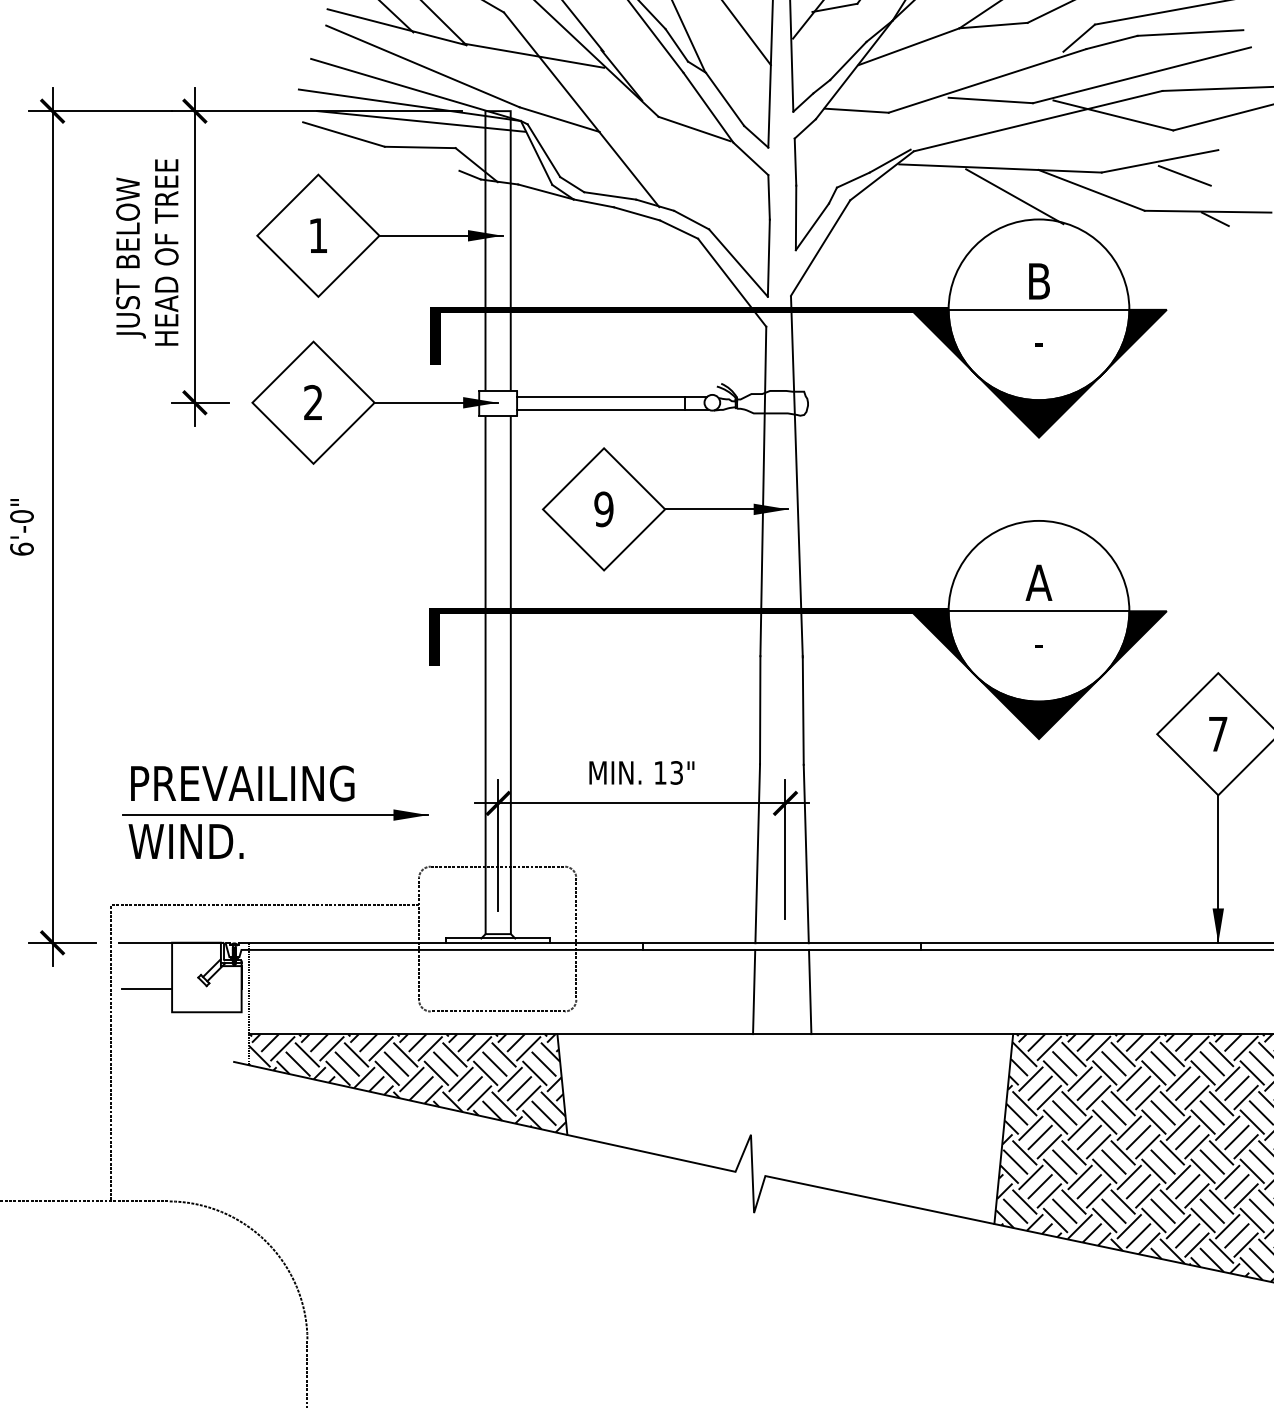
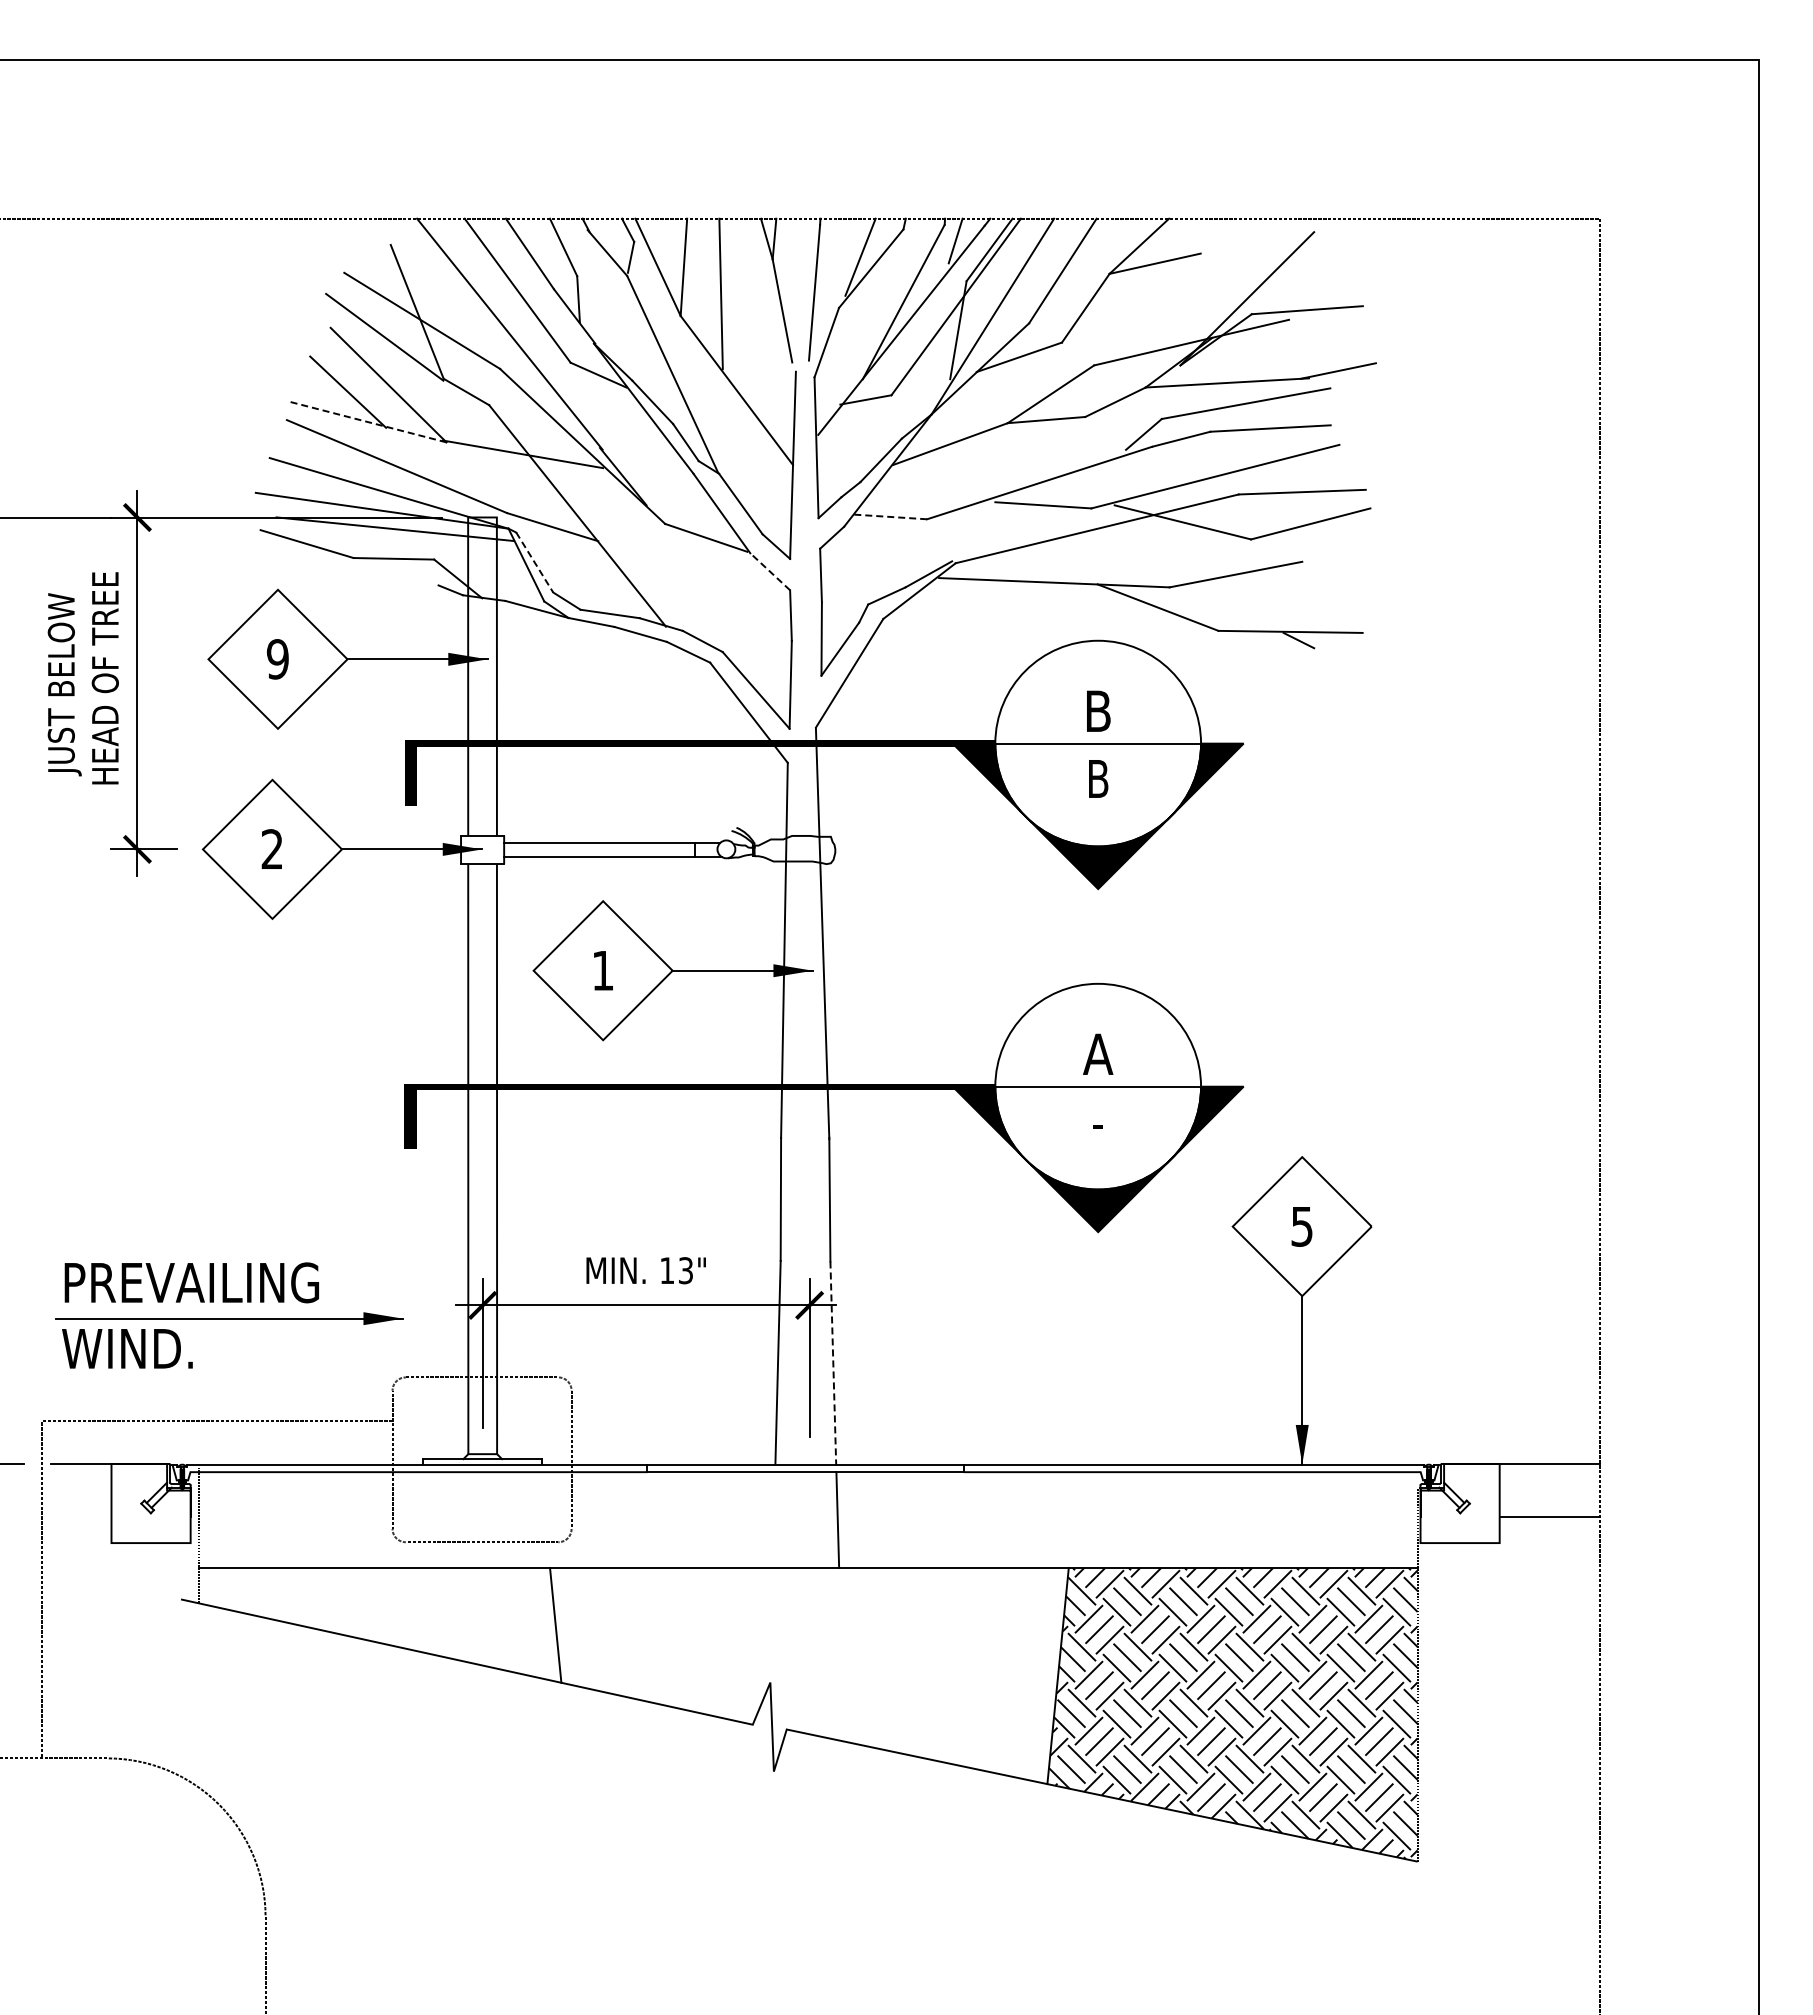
line: (397, 26) -> (367, 421), solid -> dashed
line: (857, 111) -> (891, 517), solid -> dashed
line: (543, 150) -> (534, 562), solid -> dashed
line: (750, 158) -> (769, 571), solid -> dashed
line: (1184, 175) -> (1263, 590), removed
line: (1014, 196) -> (1070, 614), removed
text: (317, 235) -> (277, 659), 1 -> 9
text: (1039, 340) -> (1098, 778), - -> B
text: (603, 509) -> (602, 970), 9 -> 1
text: (1217, 734) -> (1301, 1226), 7 -> 5
line: (806, 854) -> (833, 1363), solid -> dashed
line: (146, 988) -> (82, 1516), removed
line: (753, 991) -> (773, 1519), removed
hatch: (406, 1082) -> (378, 1623), removed

